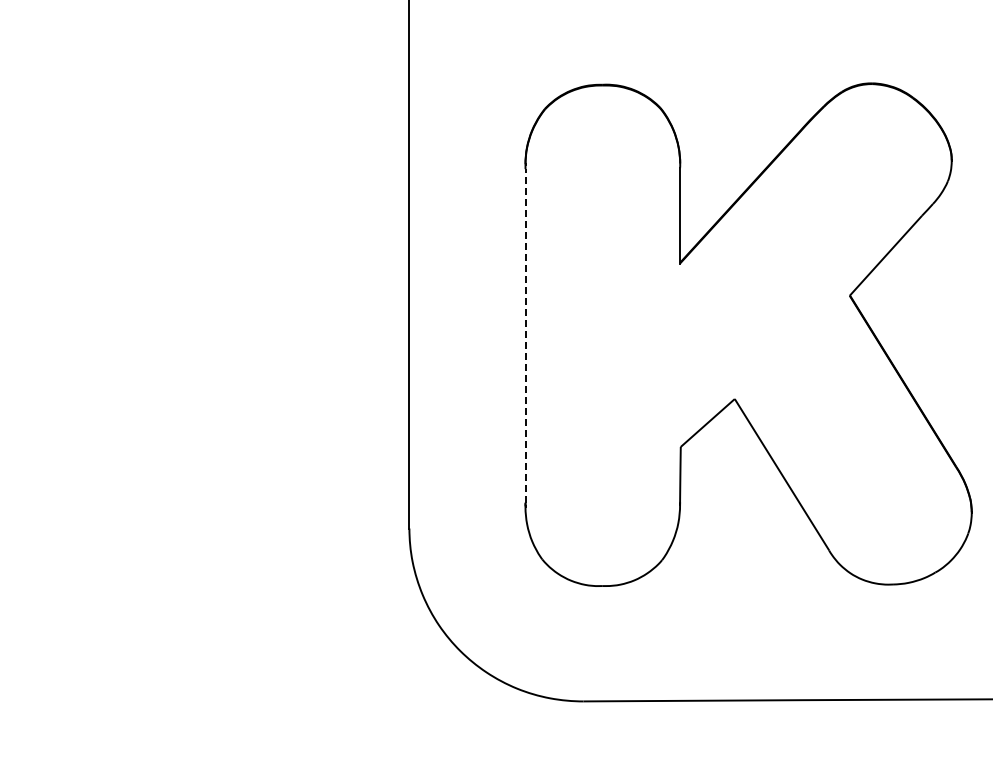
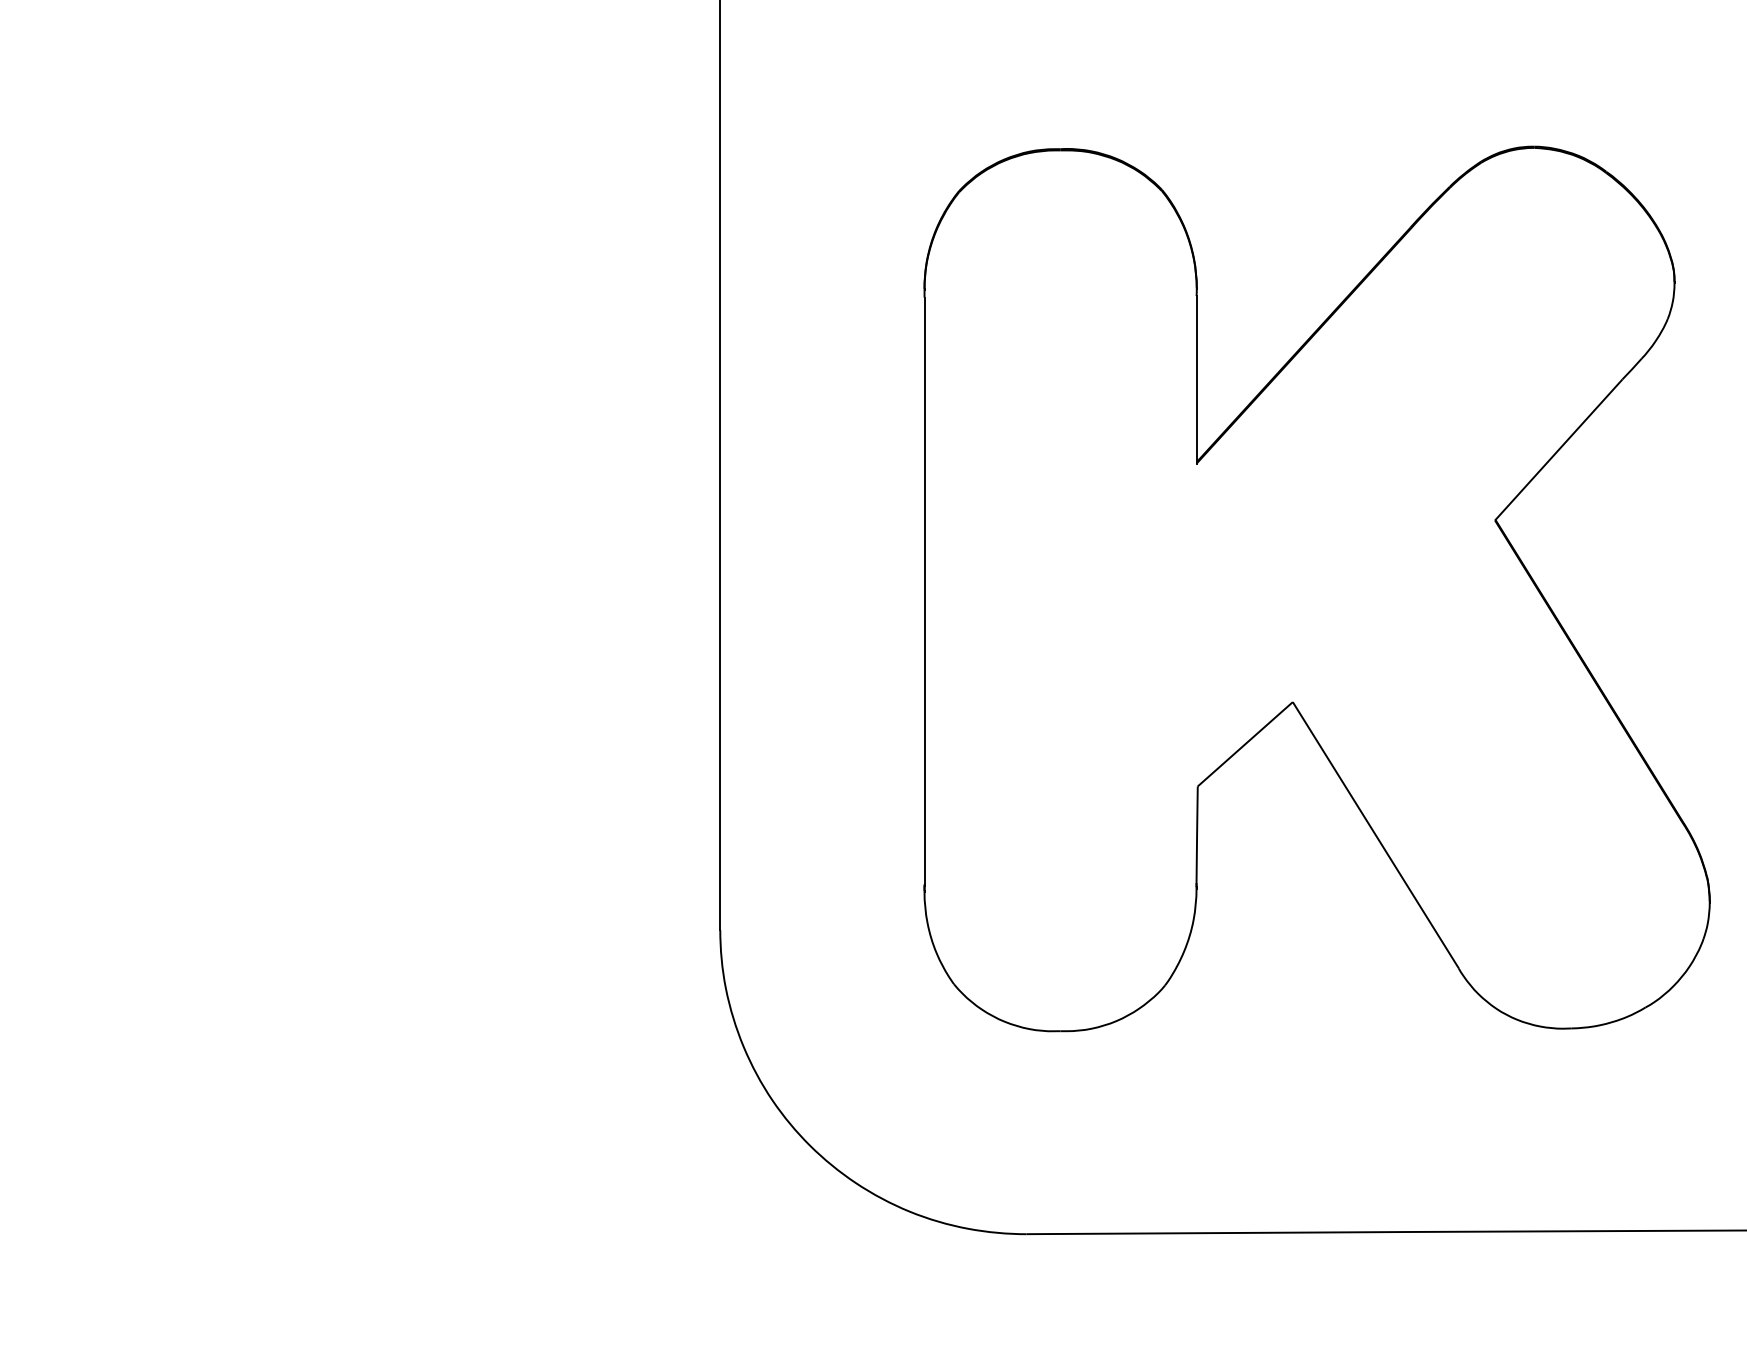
line: (525, 335) -> (924, 590), dashed -> solid

